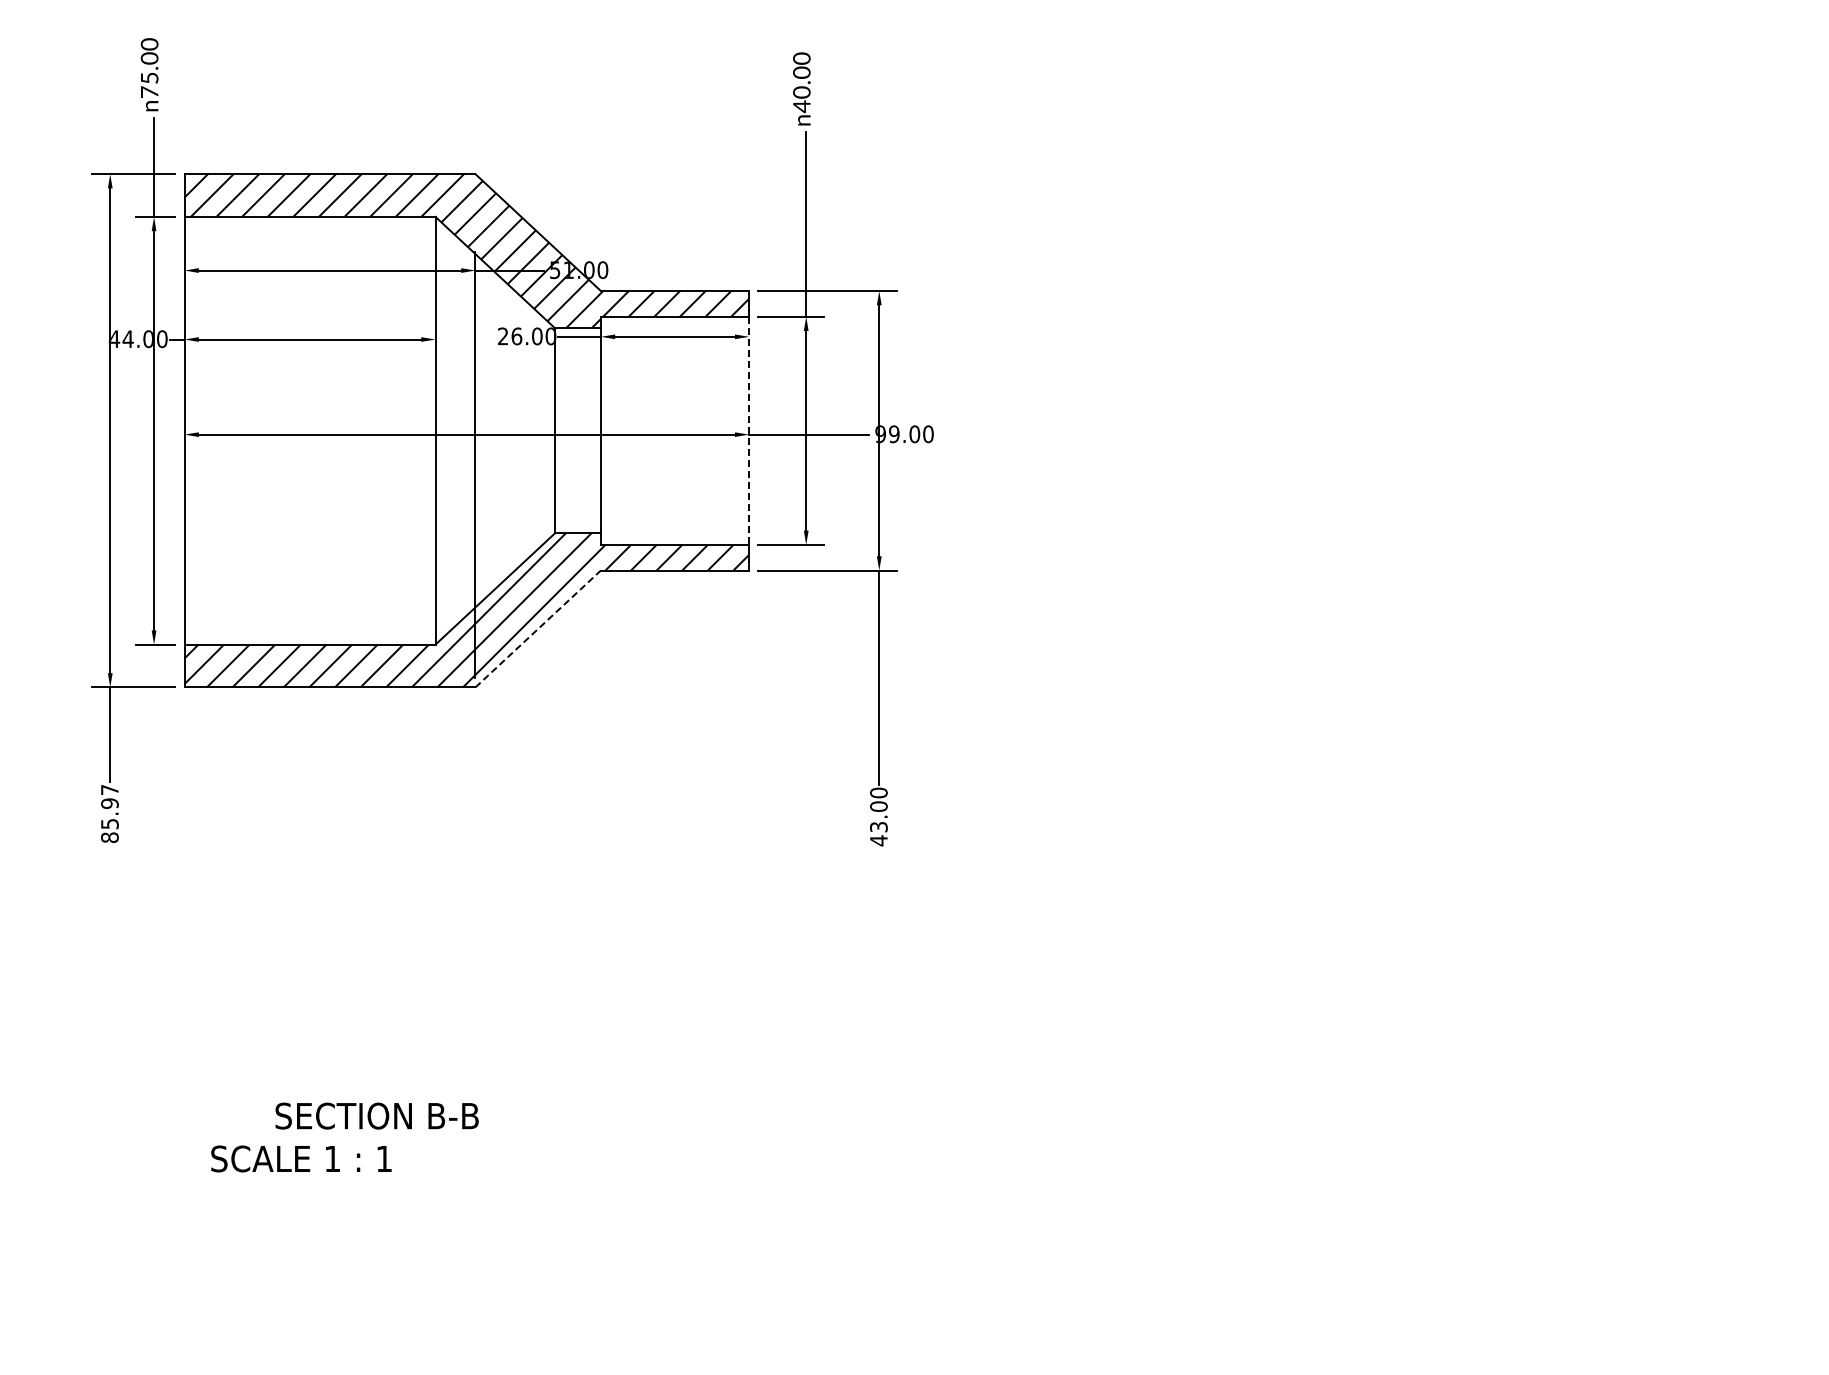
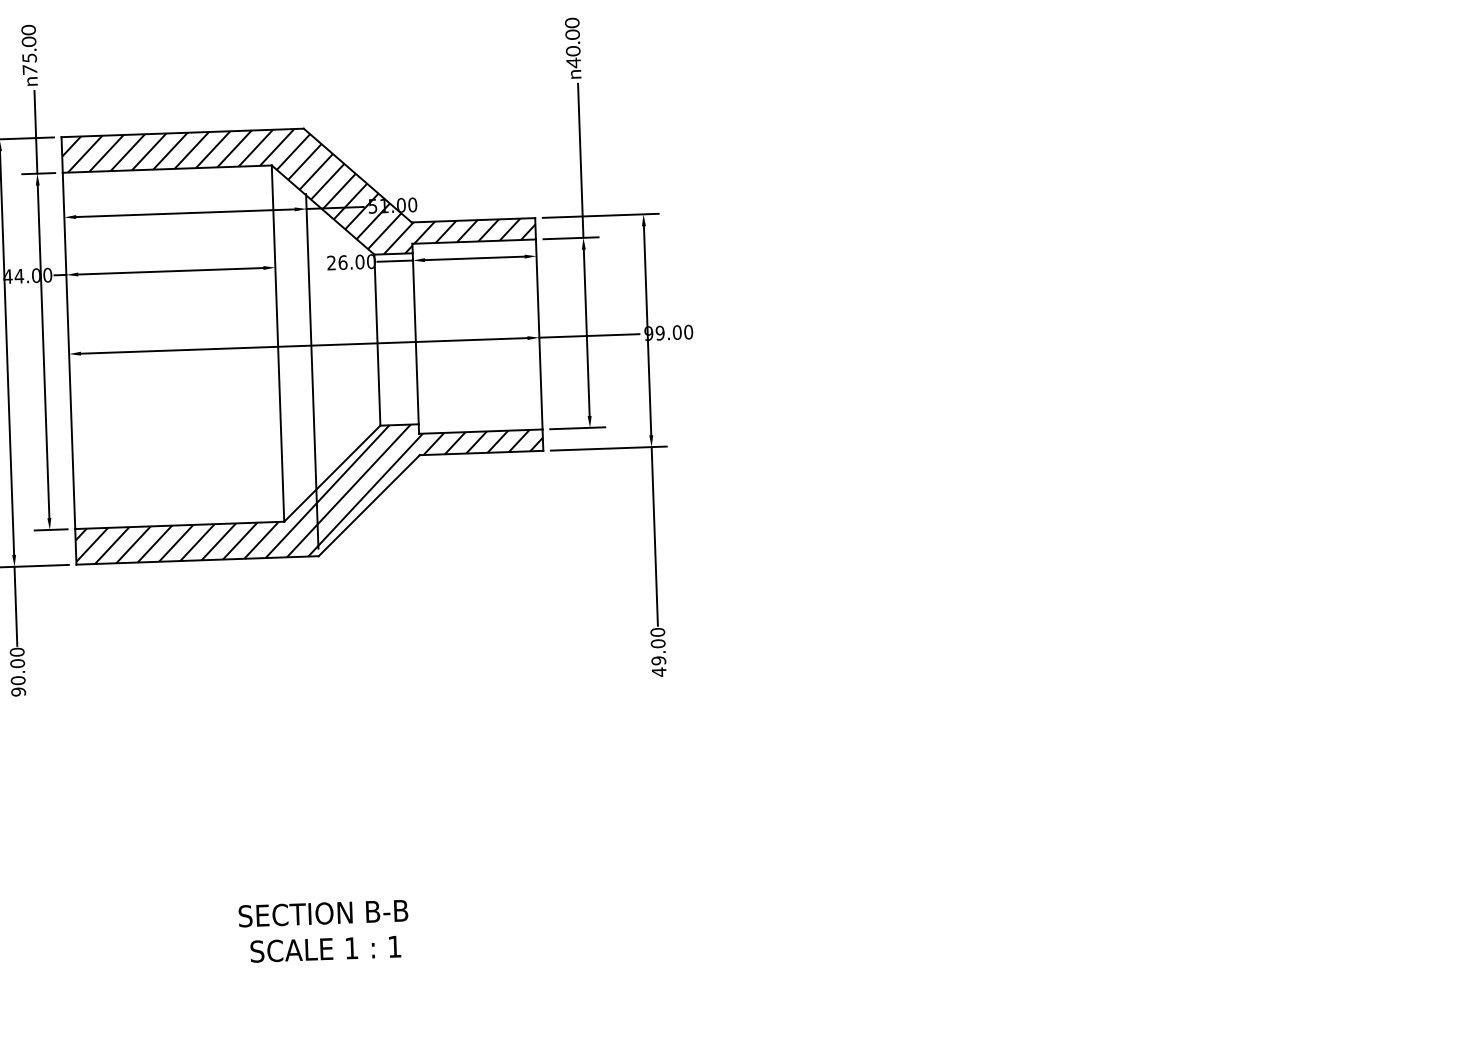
line: (749, 431) -> (539, 335), dashed -> solid
line: (538, 628) -> (369, 505), dashed -> solid
text: (109, 813) -> (17, 671), 85.97 -> 90.00
text: (878, 826) -> (658, 660), 43.00 -> 49.00
text: (376, 1115) -> (322, 913), moved
text: (301, 1158) -> (325, 948), moved

